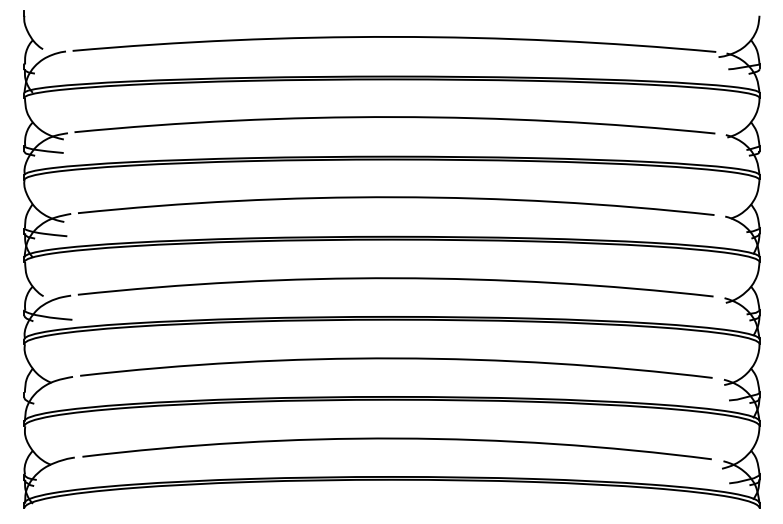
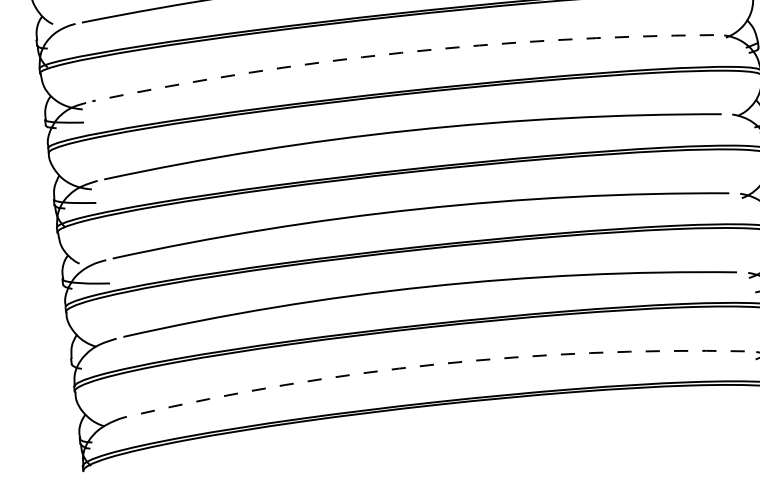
arc: (394, 117) -> (401, 53), solid -> dashed
arc: (397, 438) -> (437, 364), solid -> dashed

